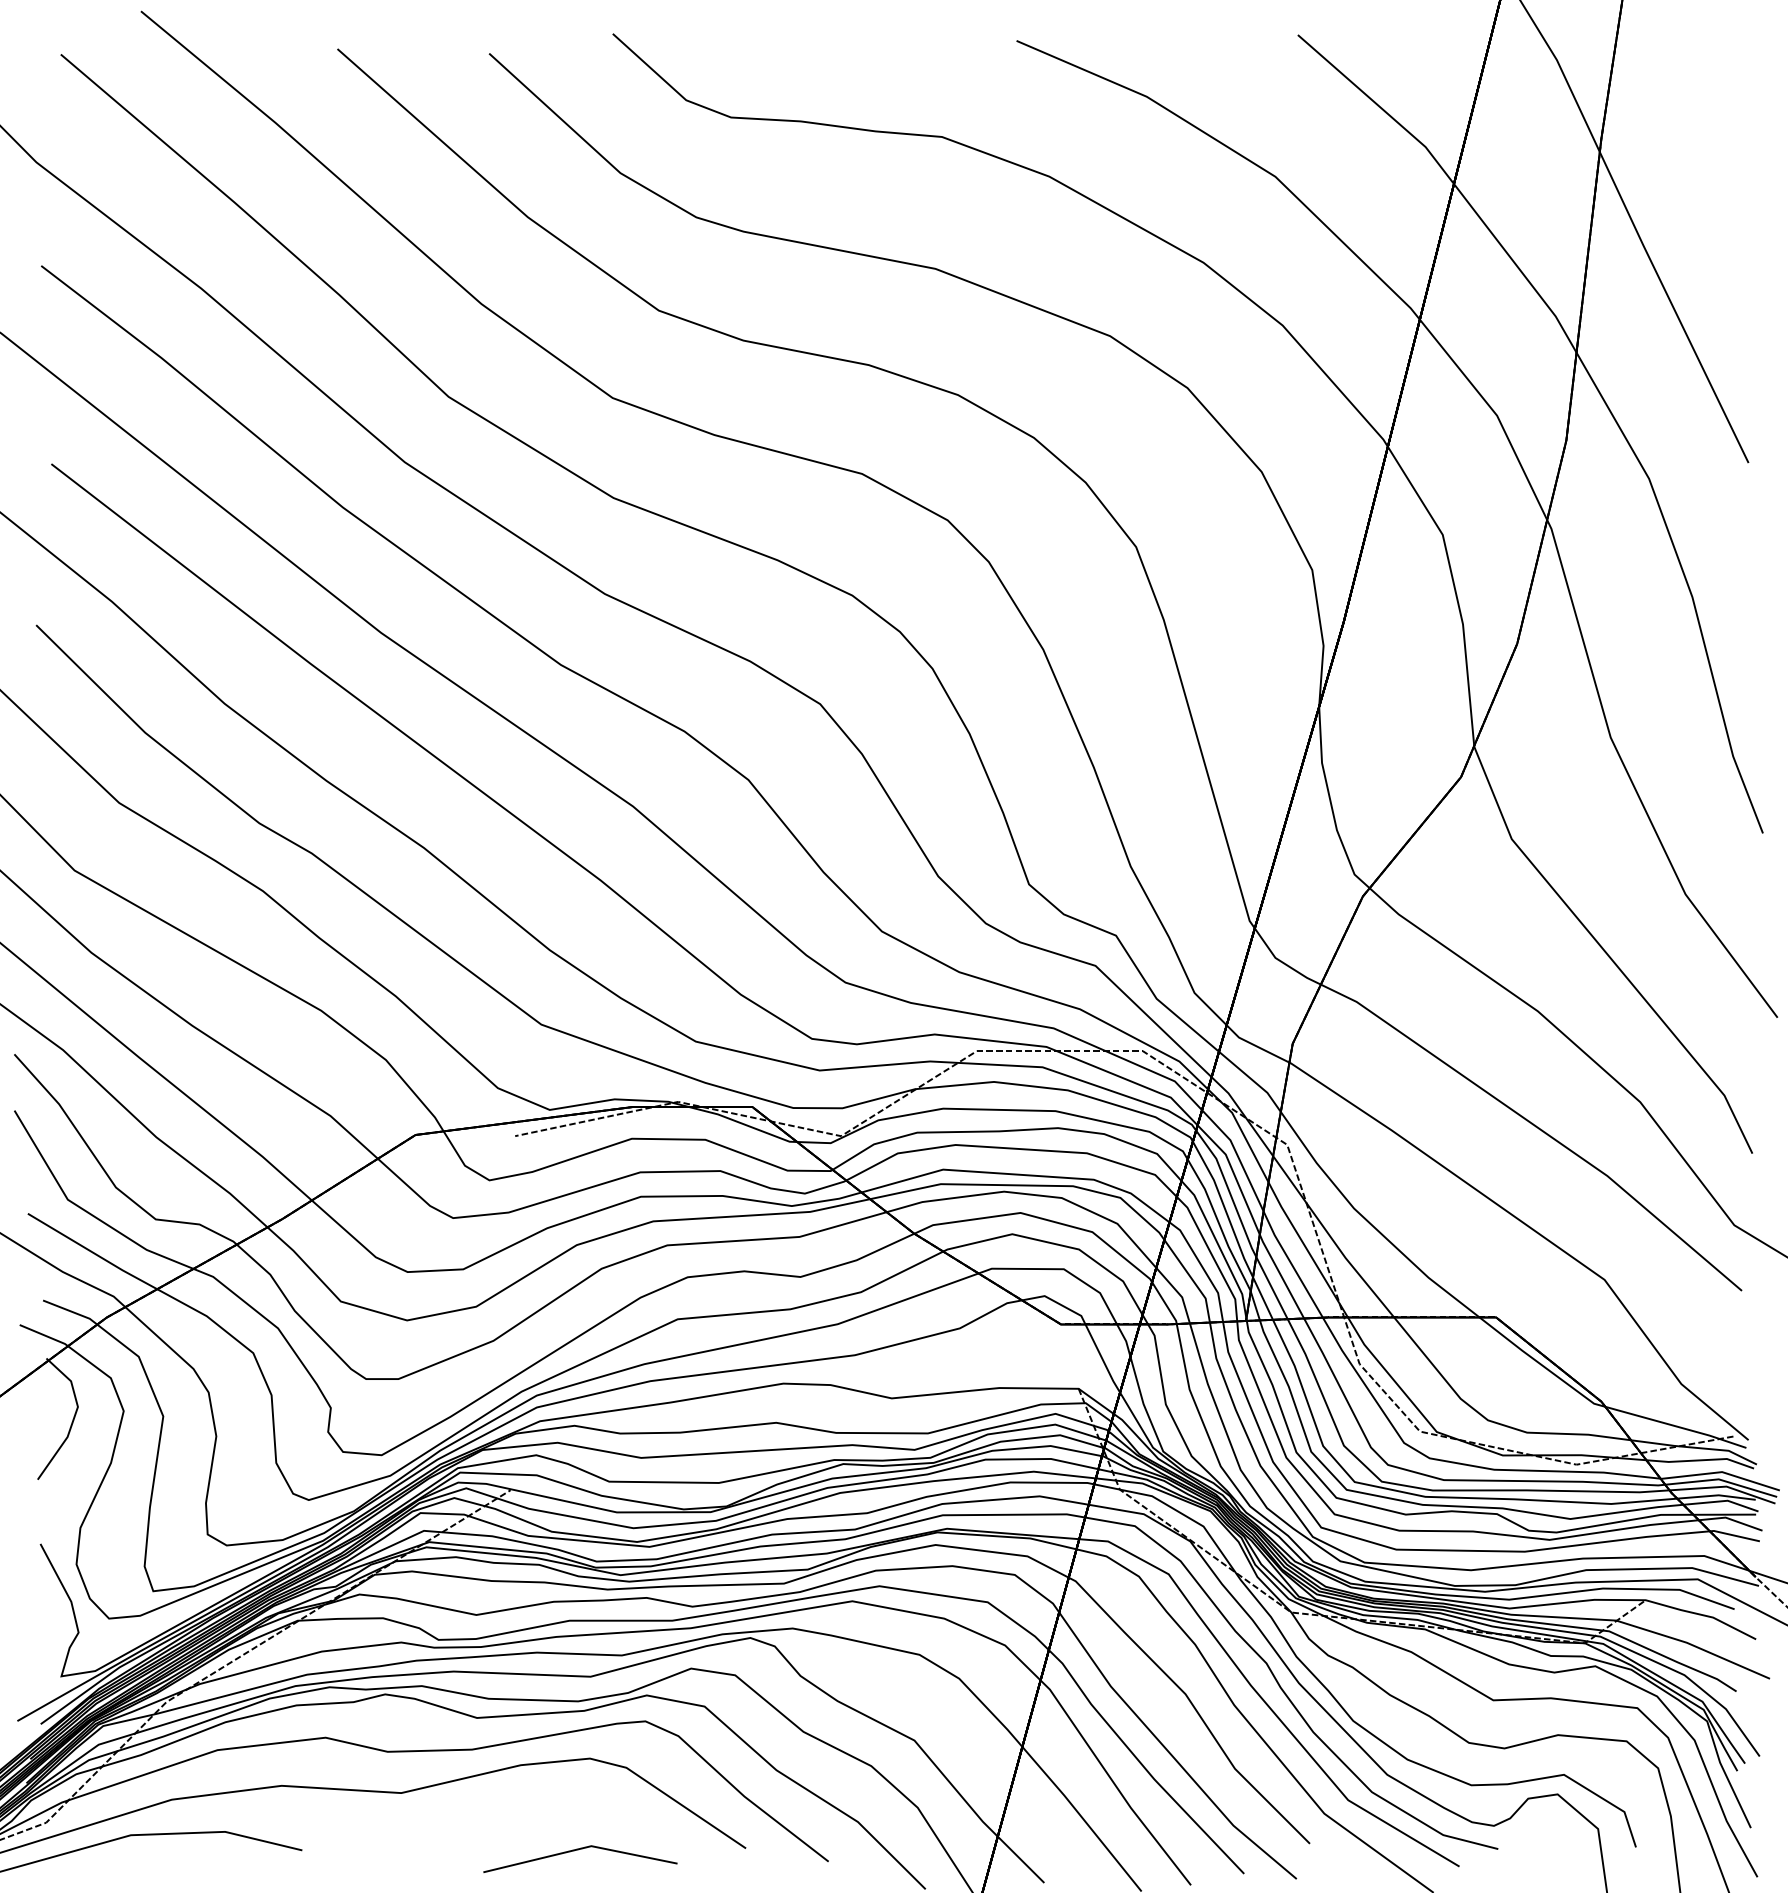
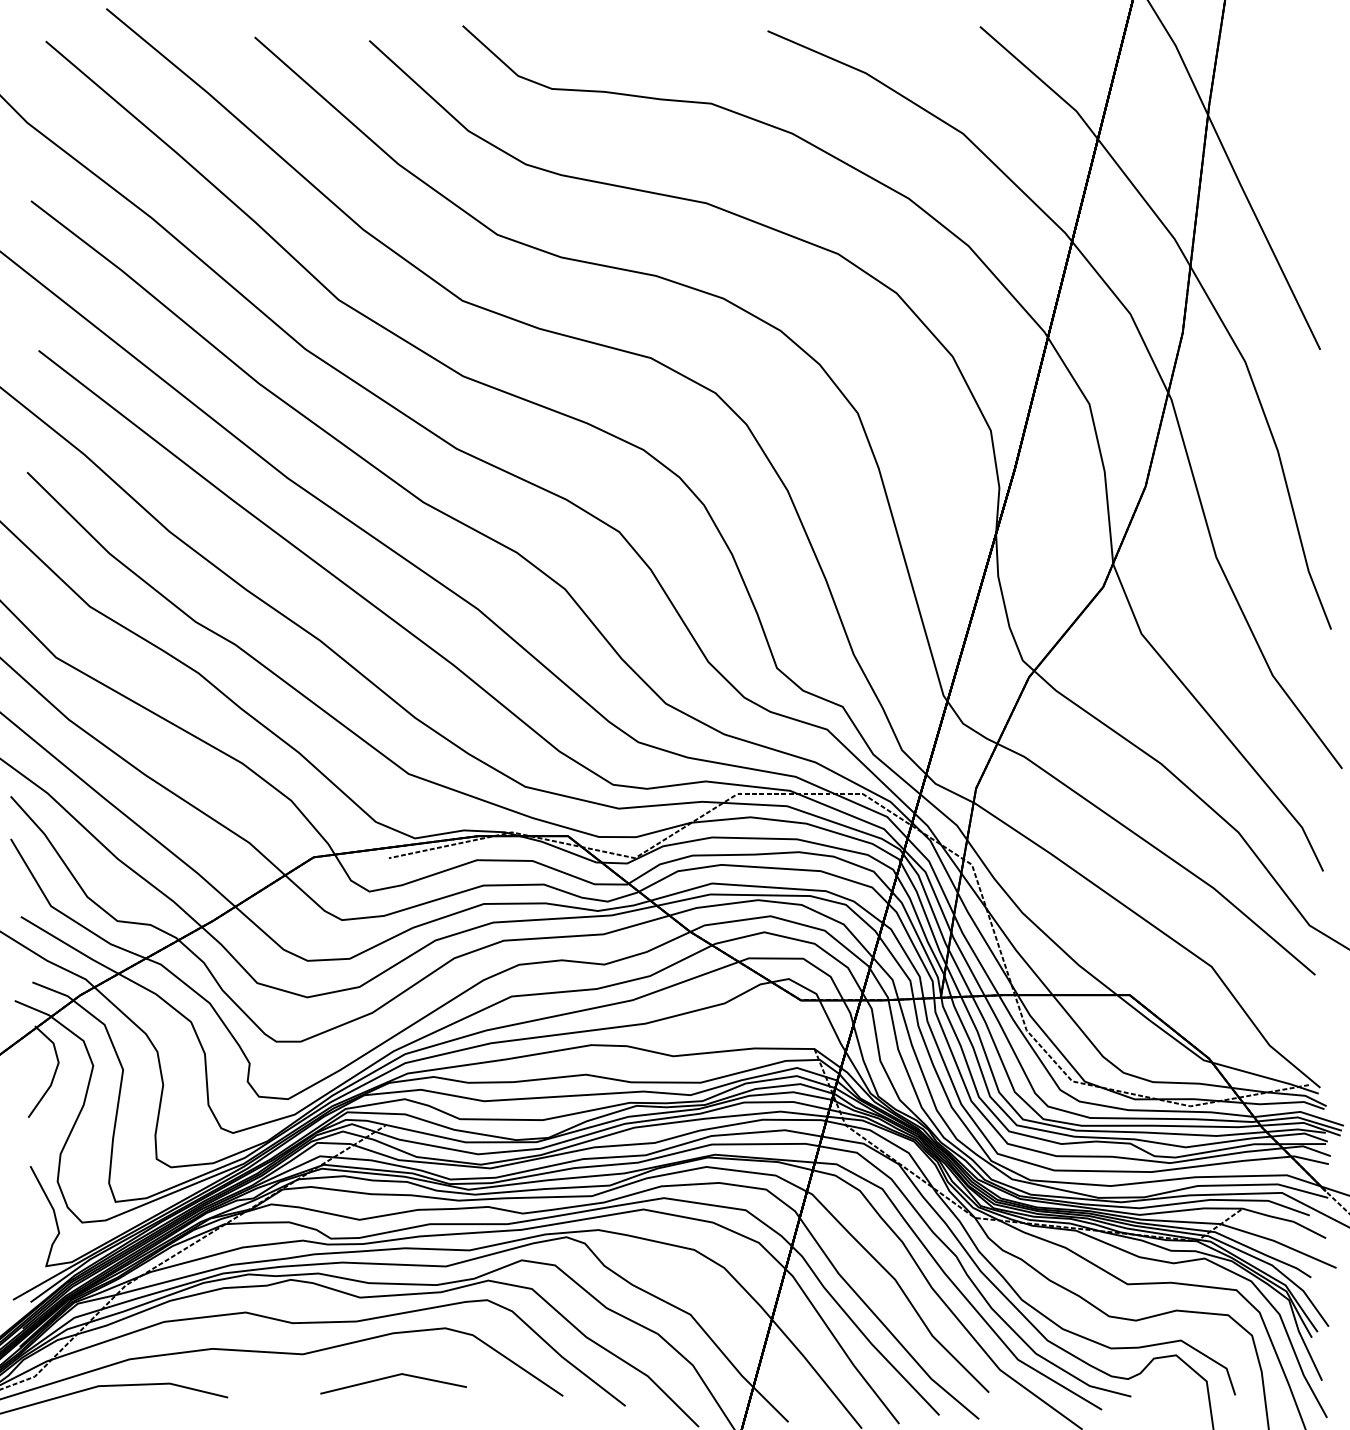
line: (578, 1850) -> (392, 1377), moved

